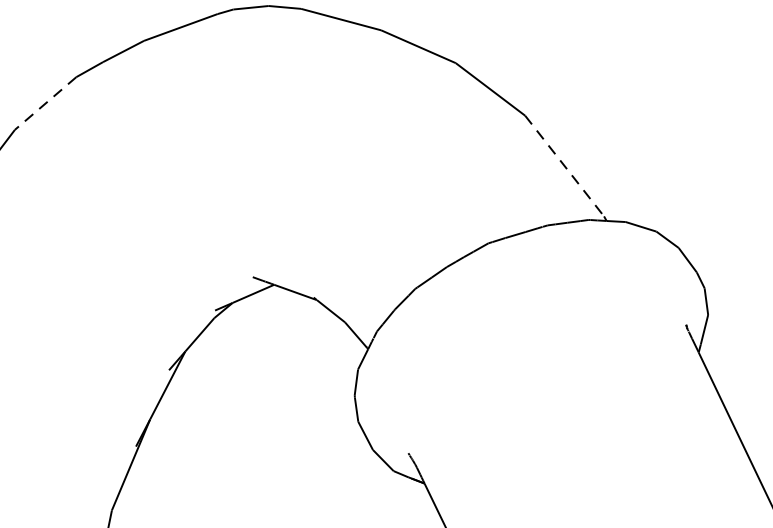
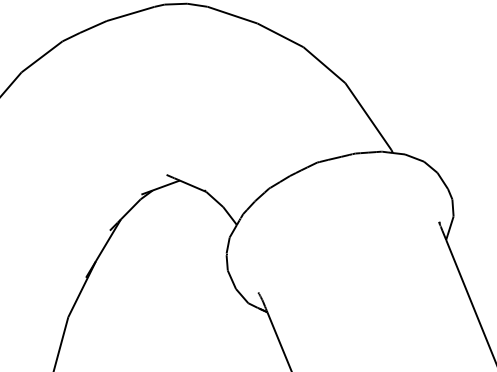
line: (46, 102) -> (42, 56), dashed -> solid
line: (564, 165) -> (368, 116), dashed -> solid

